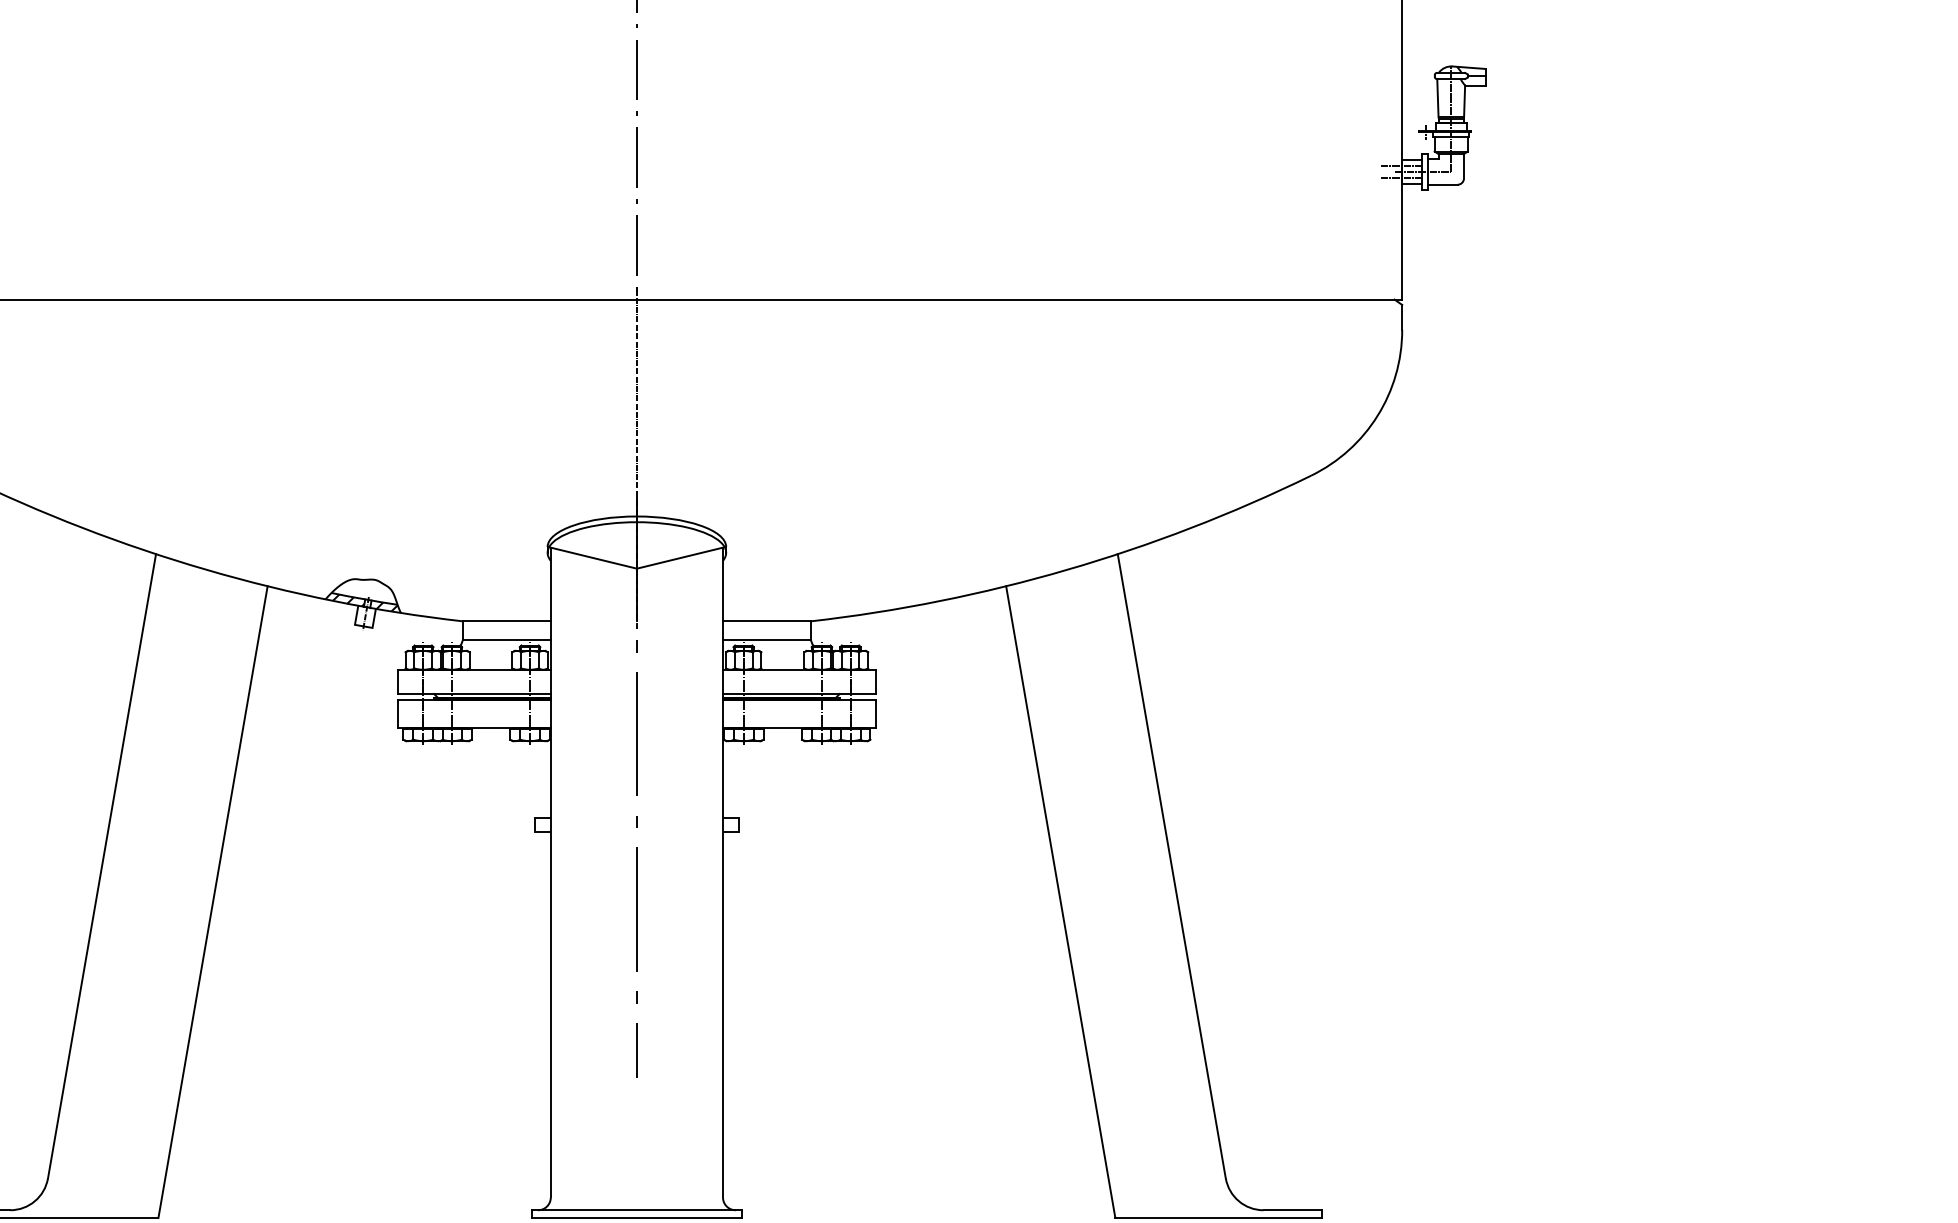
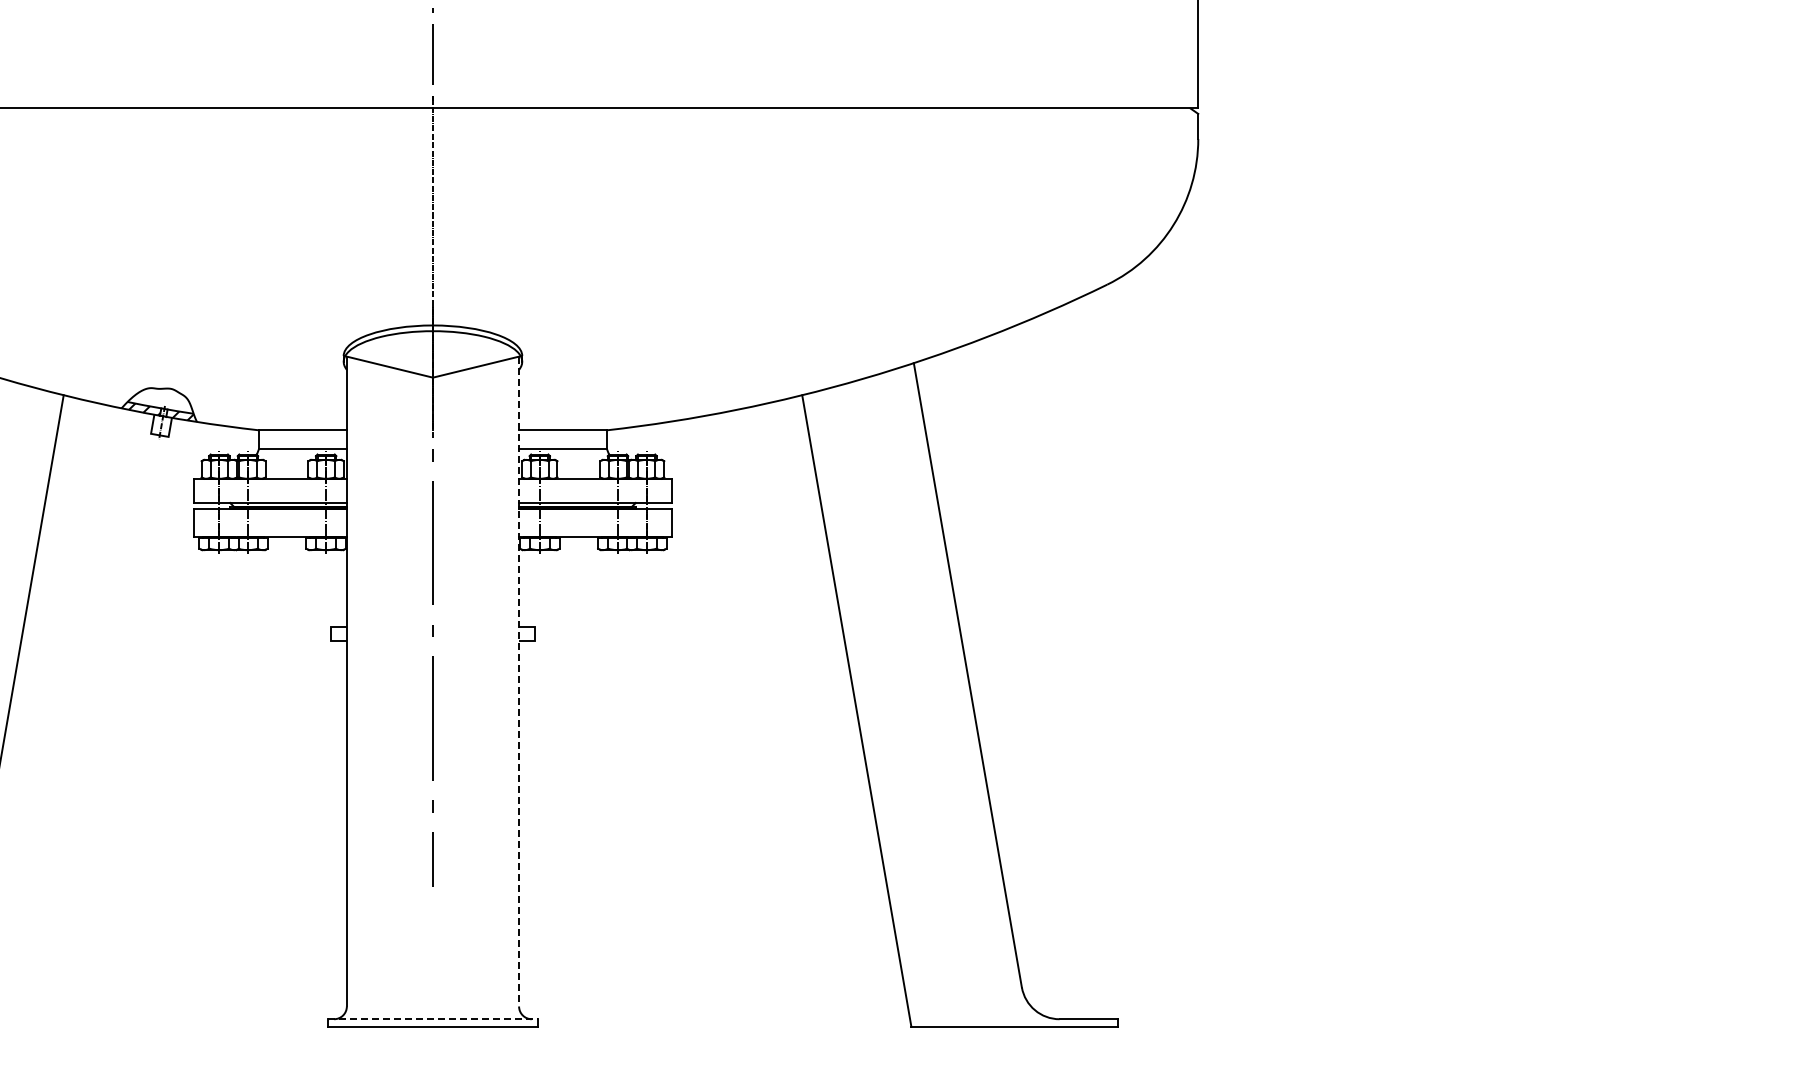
line: (723, 872) -> (519, 681), solid -> dashed
line: (637, 1210) -> (433, 1019), solid -> dashed

